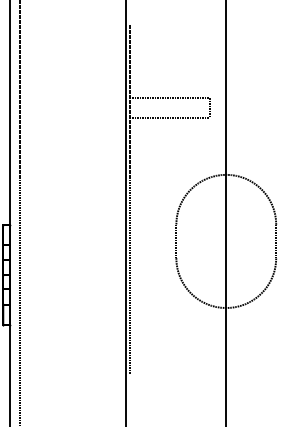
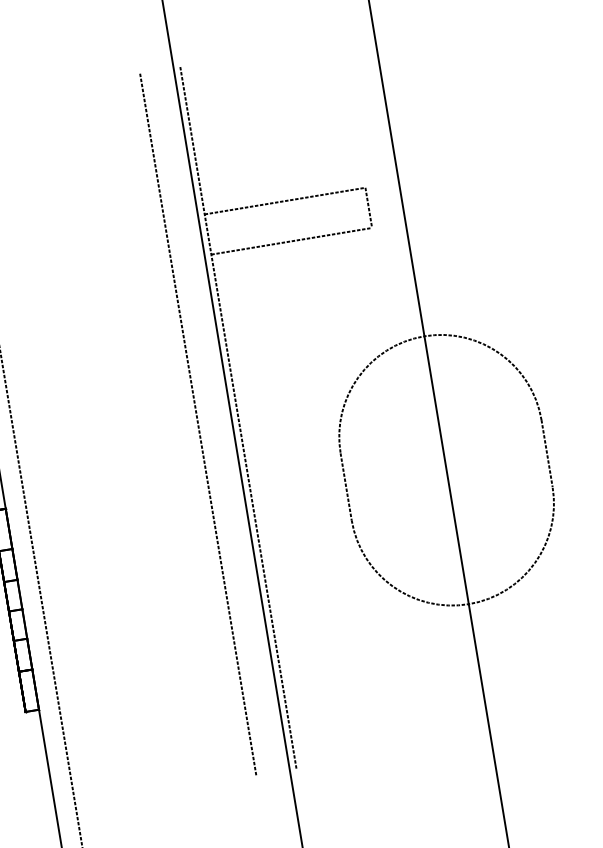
line: (109, 199) -> (197, 424), added

